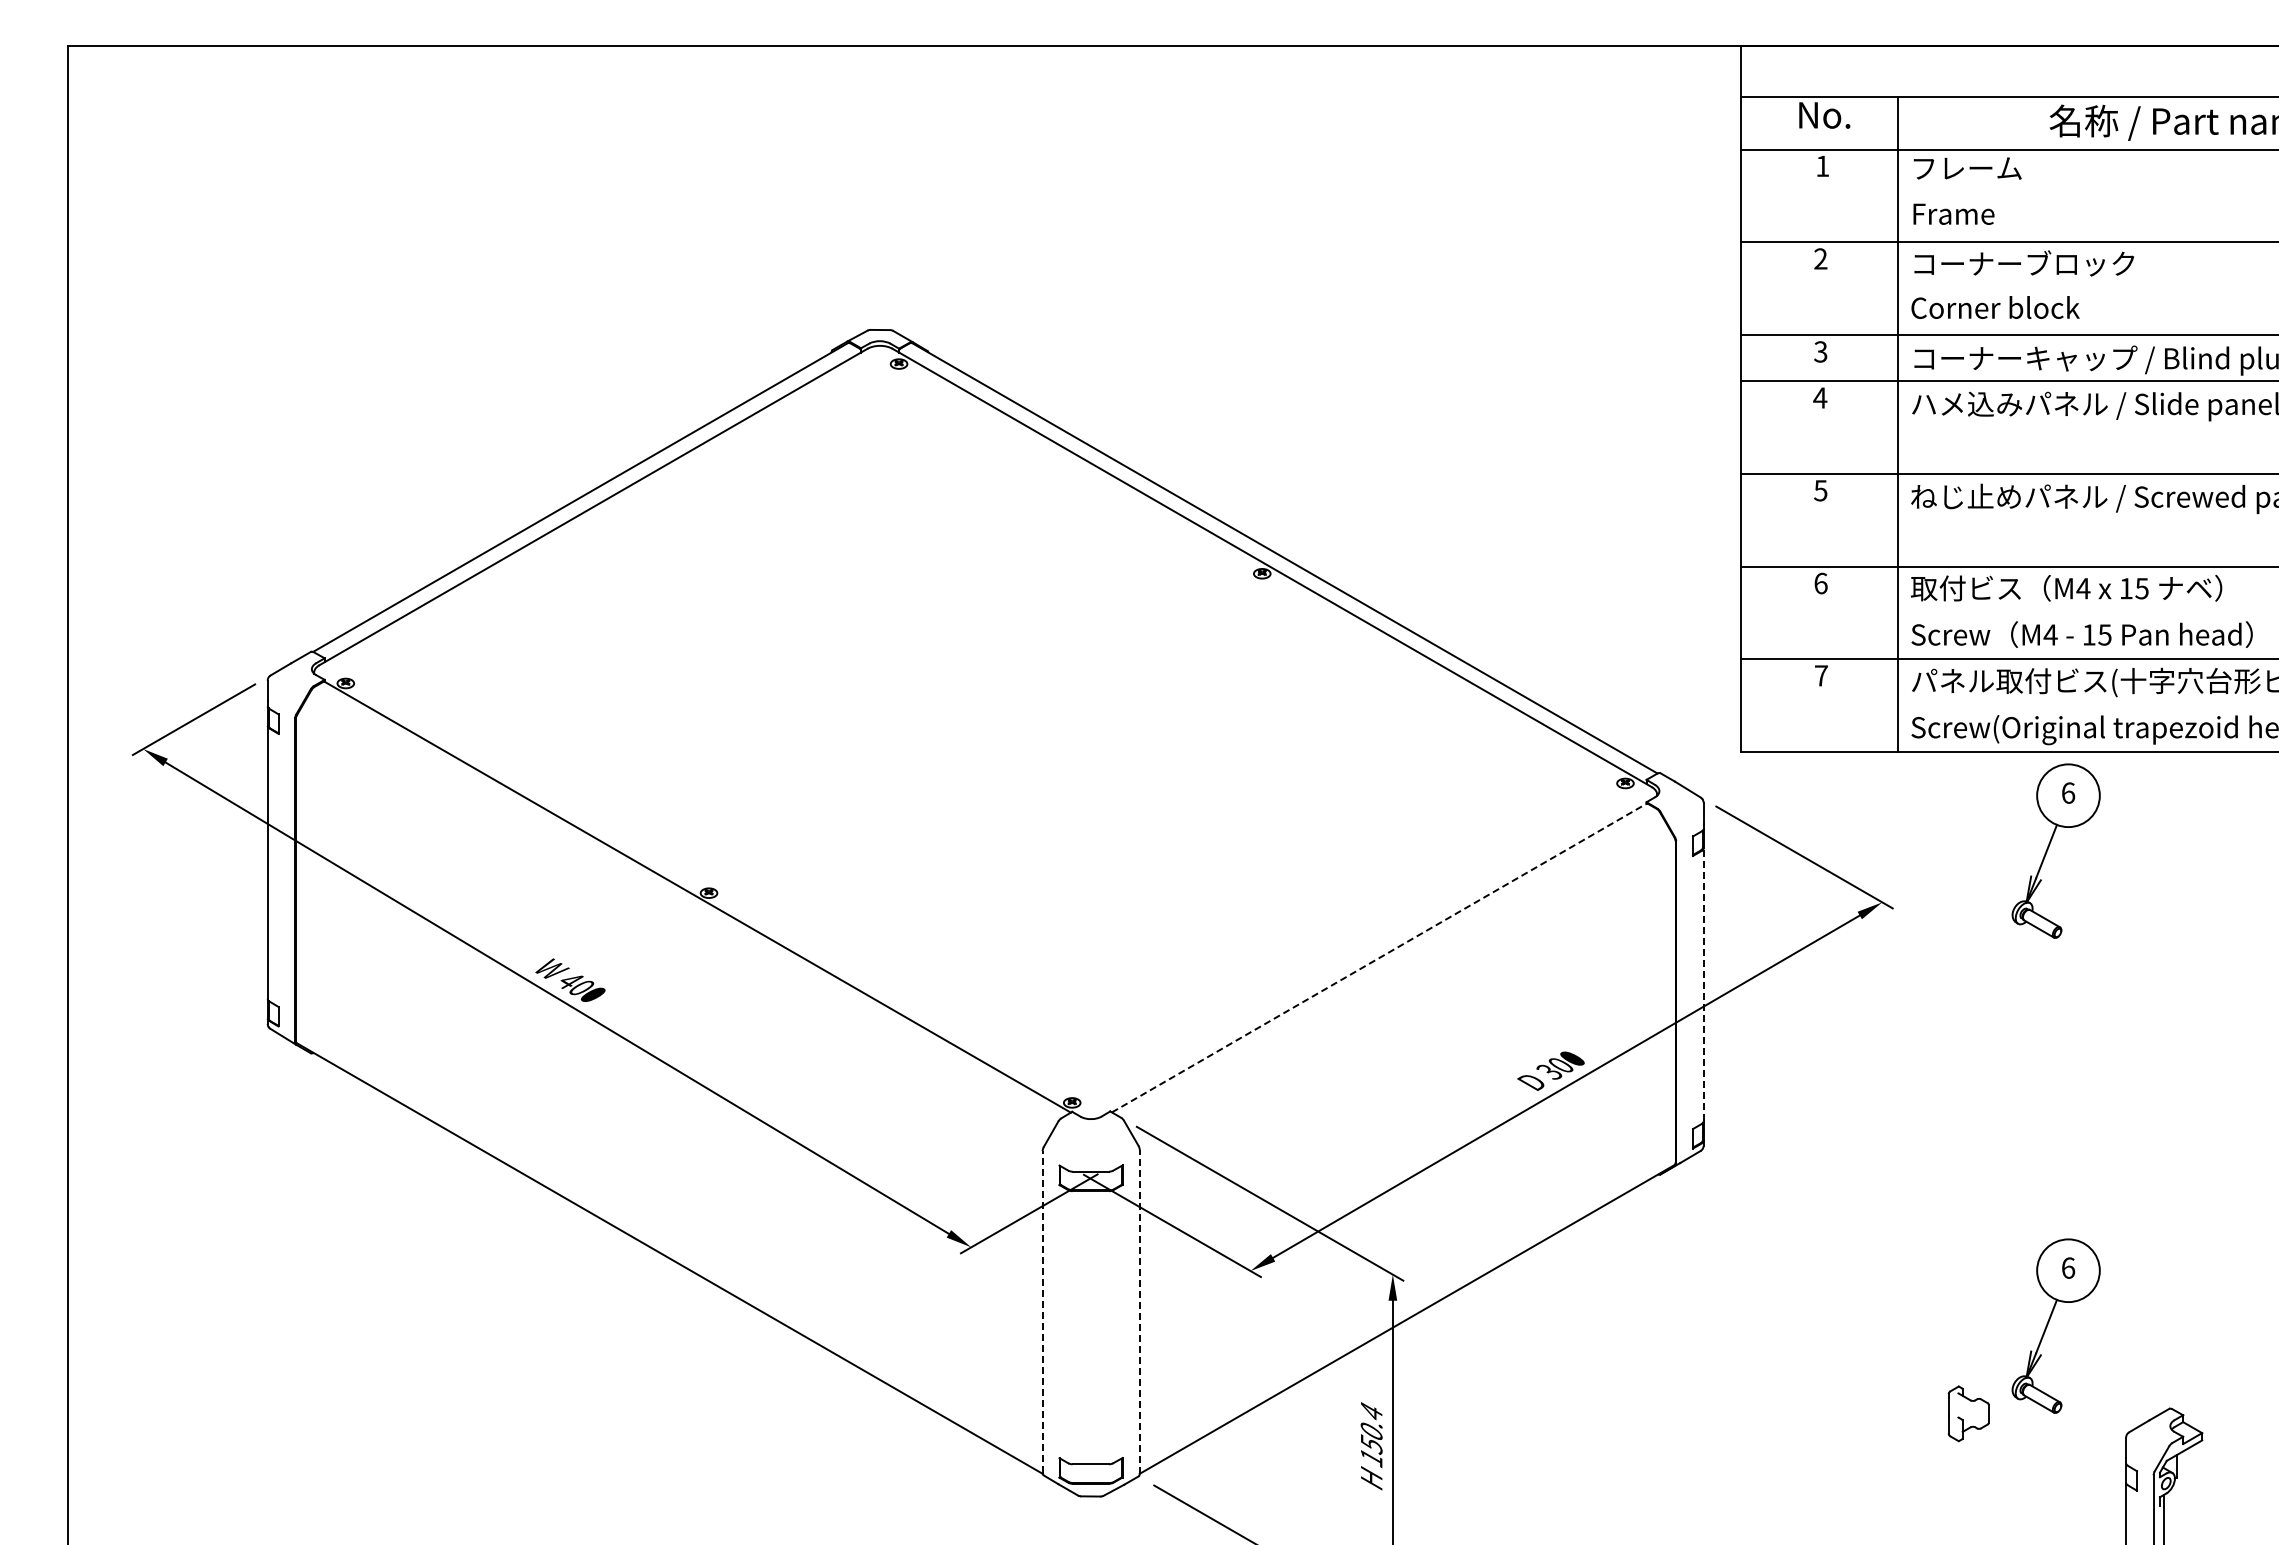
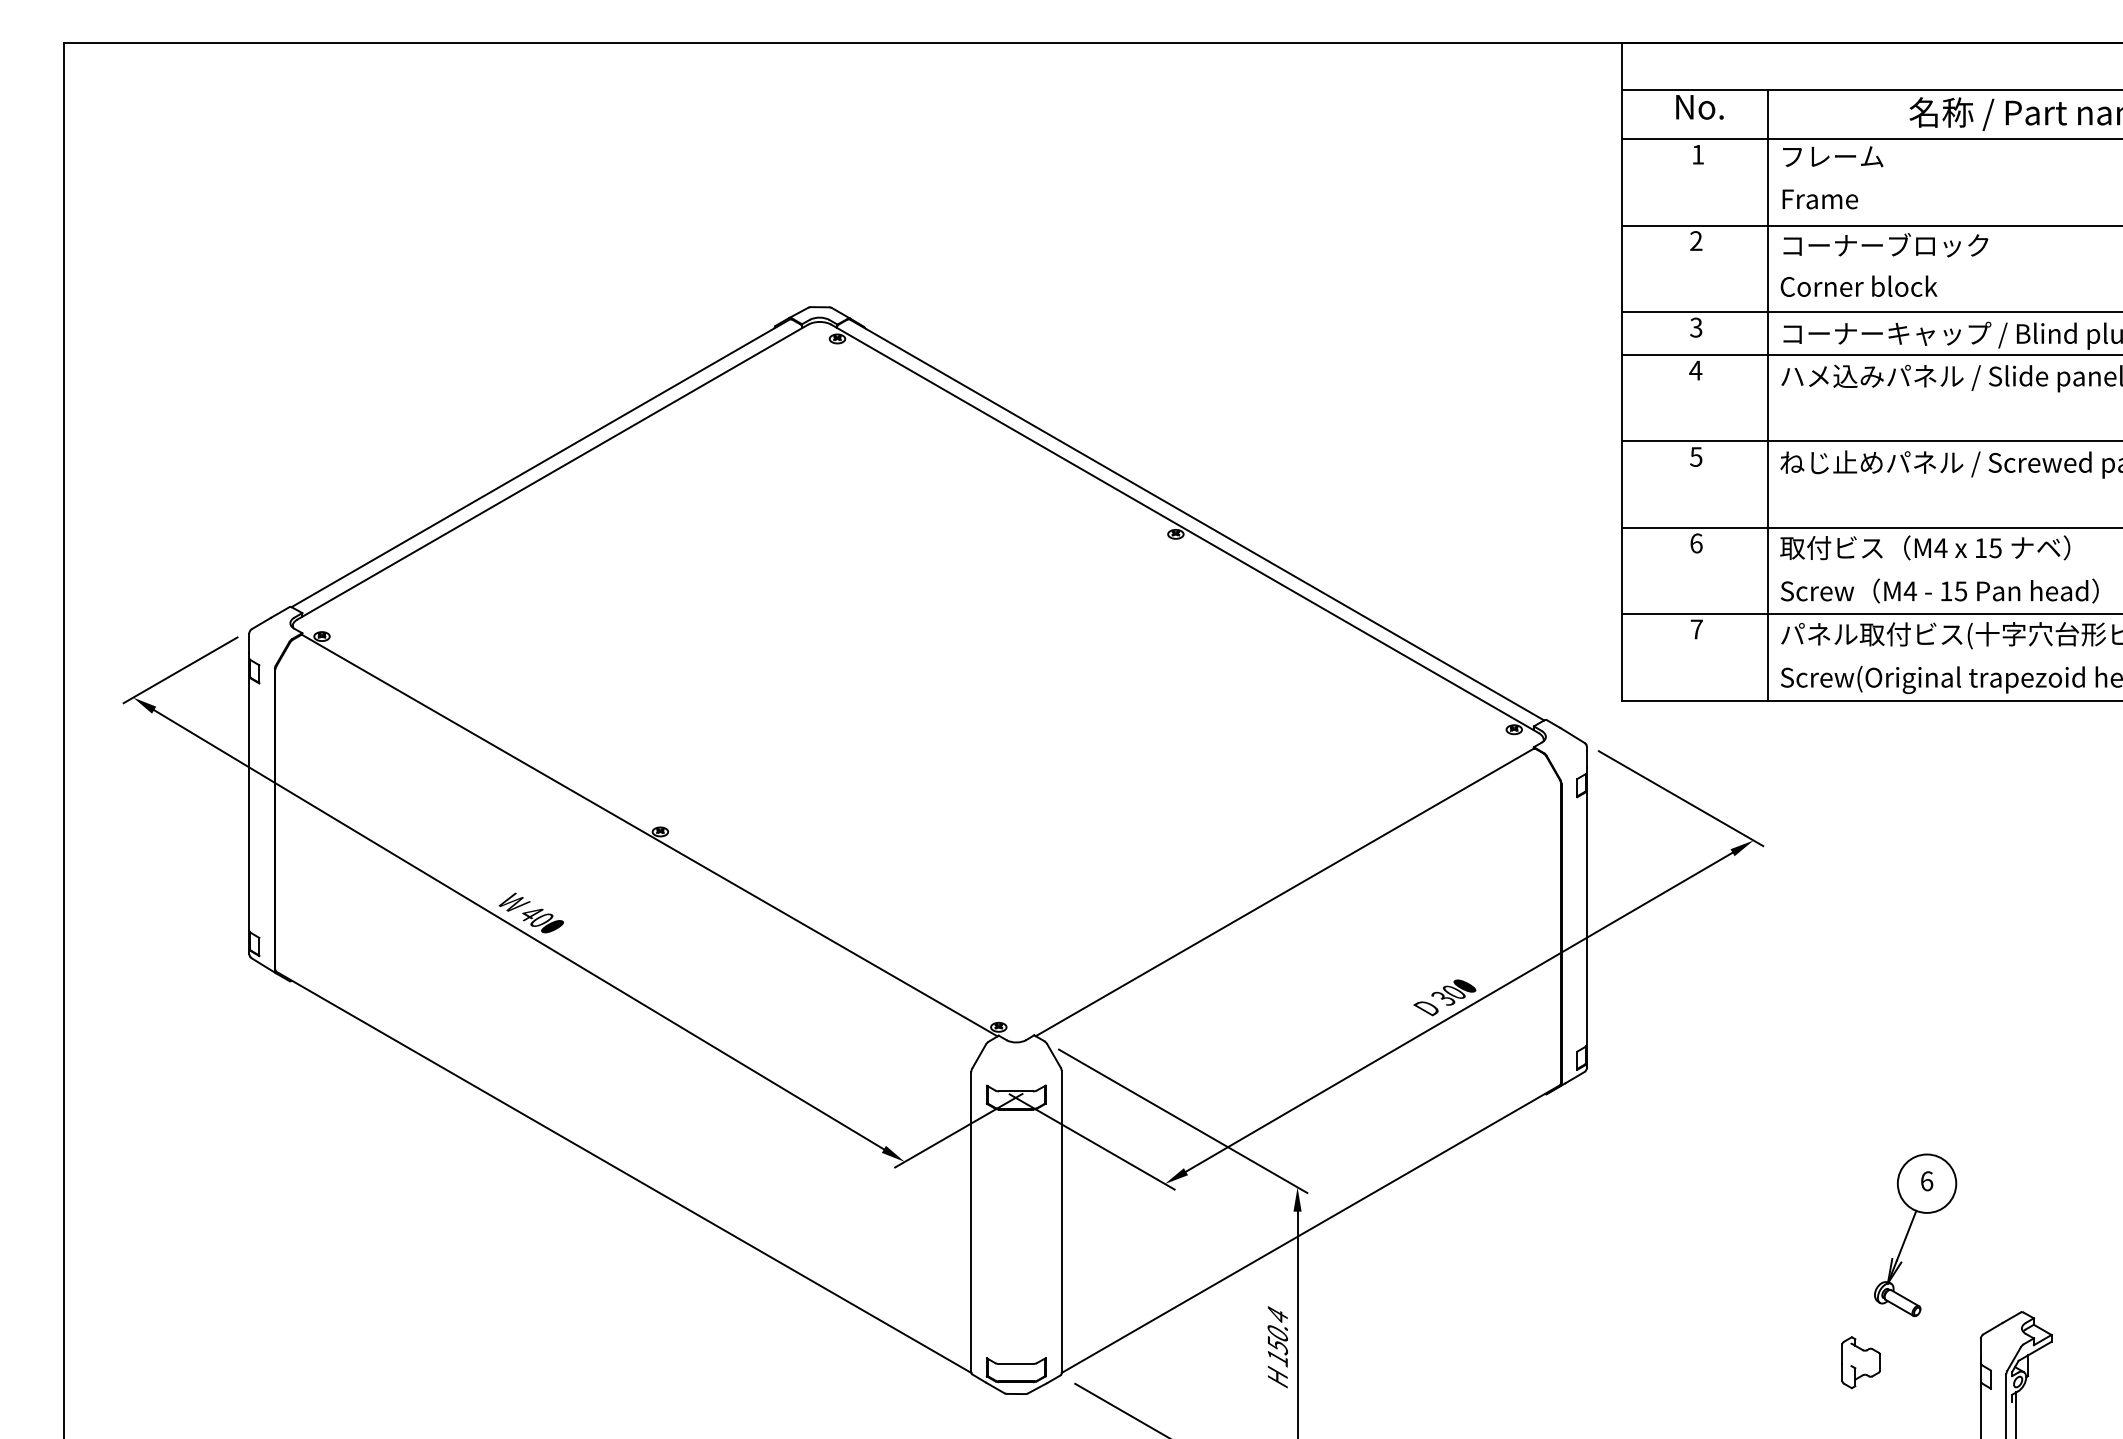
part: (2049, 847) -> (1909, 789), removed
line: (1379, 957) -> (1285, 891), dashed -> solid
line: (1703, 984) -> (1586, 917), dashed -> solid
line: (1042, 1311) -> (971, 1221), dashed -> solid
line: (1139, 1311) -> (1061, 1221), dashed -> solid
part: (1968, 1413) -> (1860, 1362), moved

